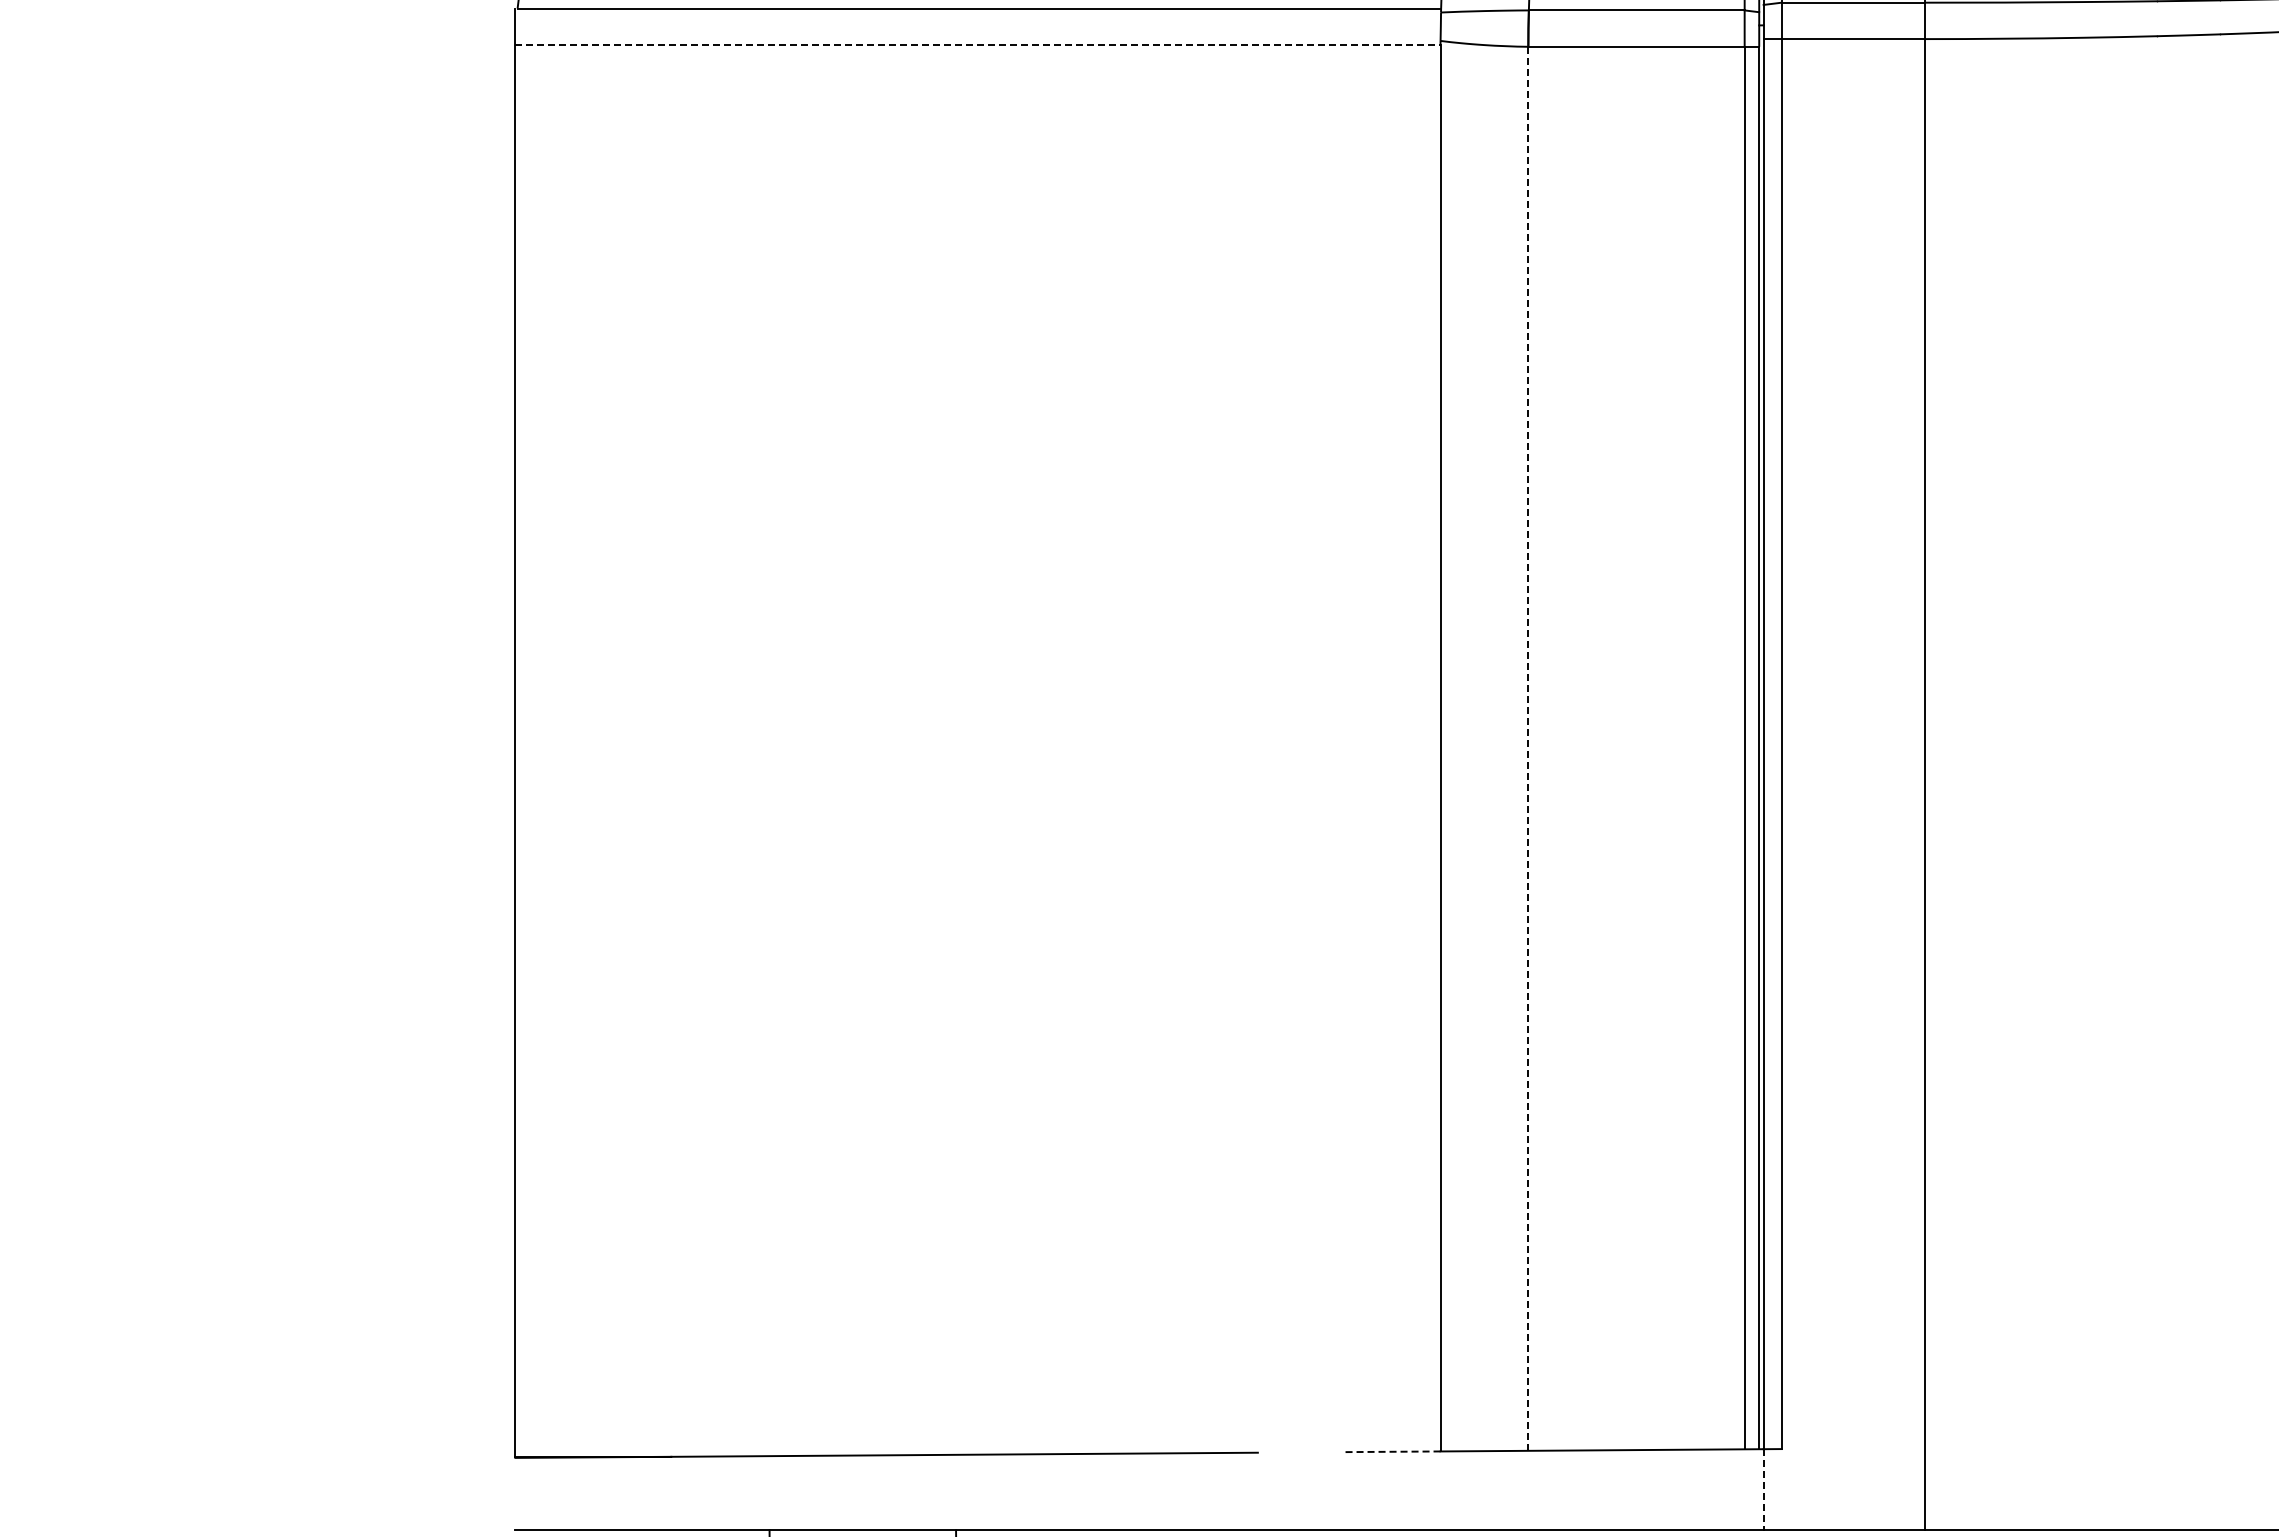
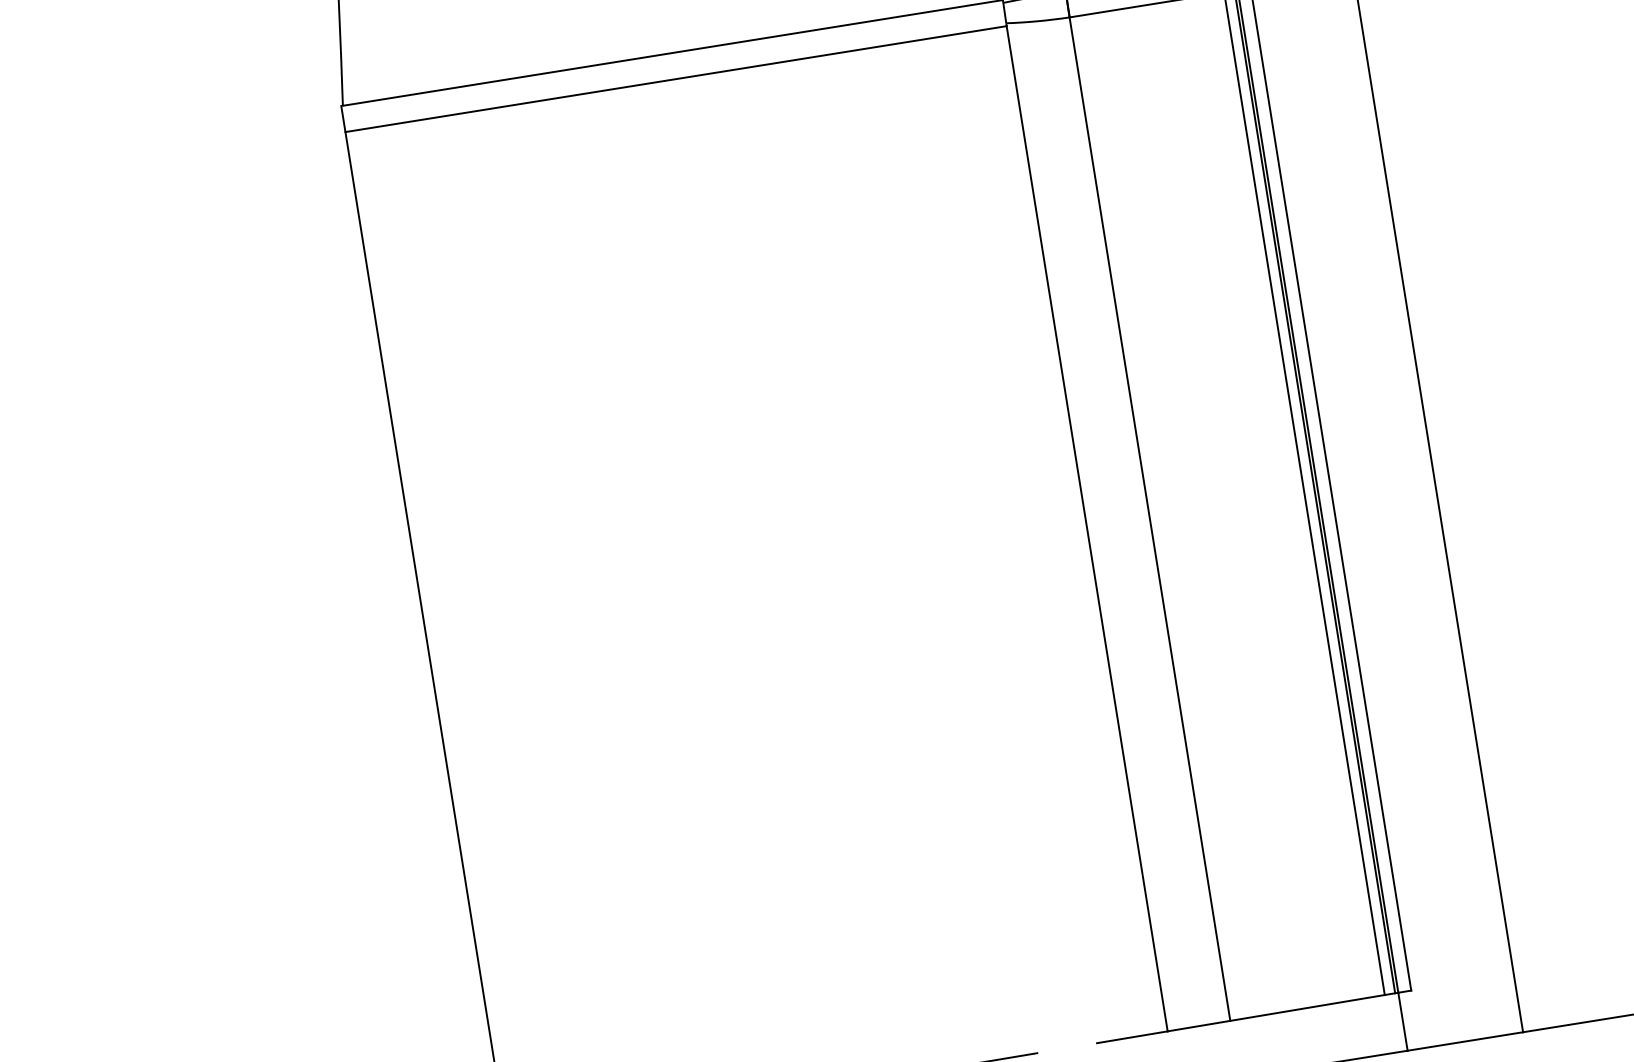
line: (977, 44) -> (675, 78), dashed -> solid
line: (1528, 749) -> (1150, 519), dashed -> solid
line: (1390, 1451) -> (1131, 1037), dashed -> solid
line: (1763, 1489) -> (1402, 1021), dashed -> solid

